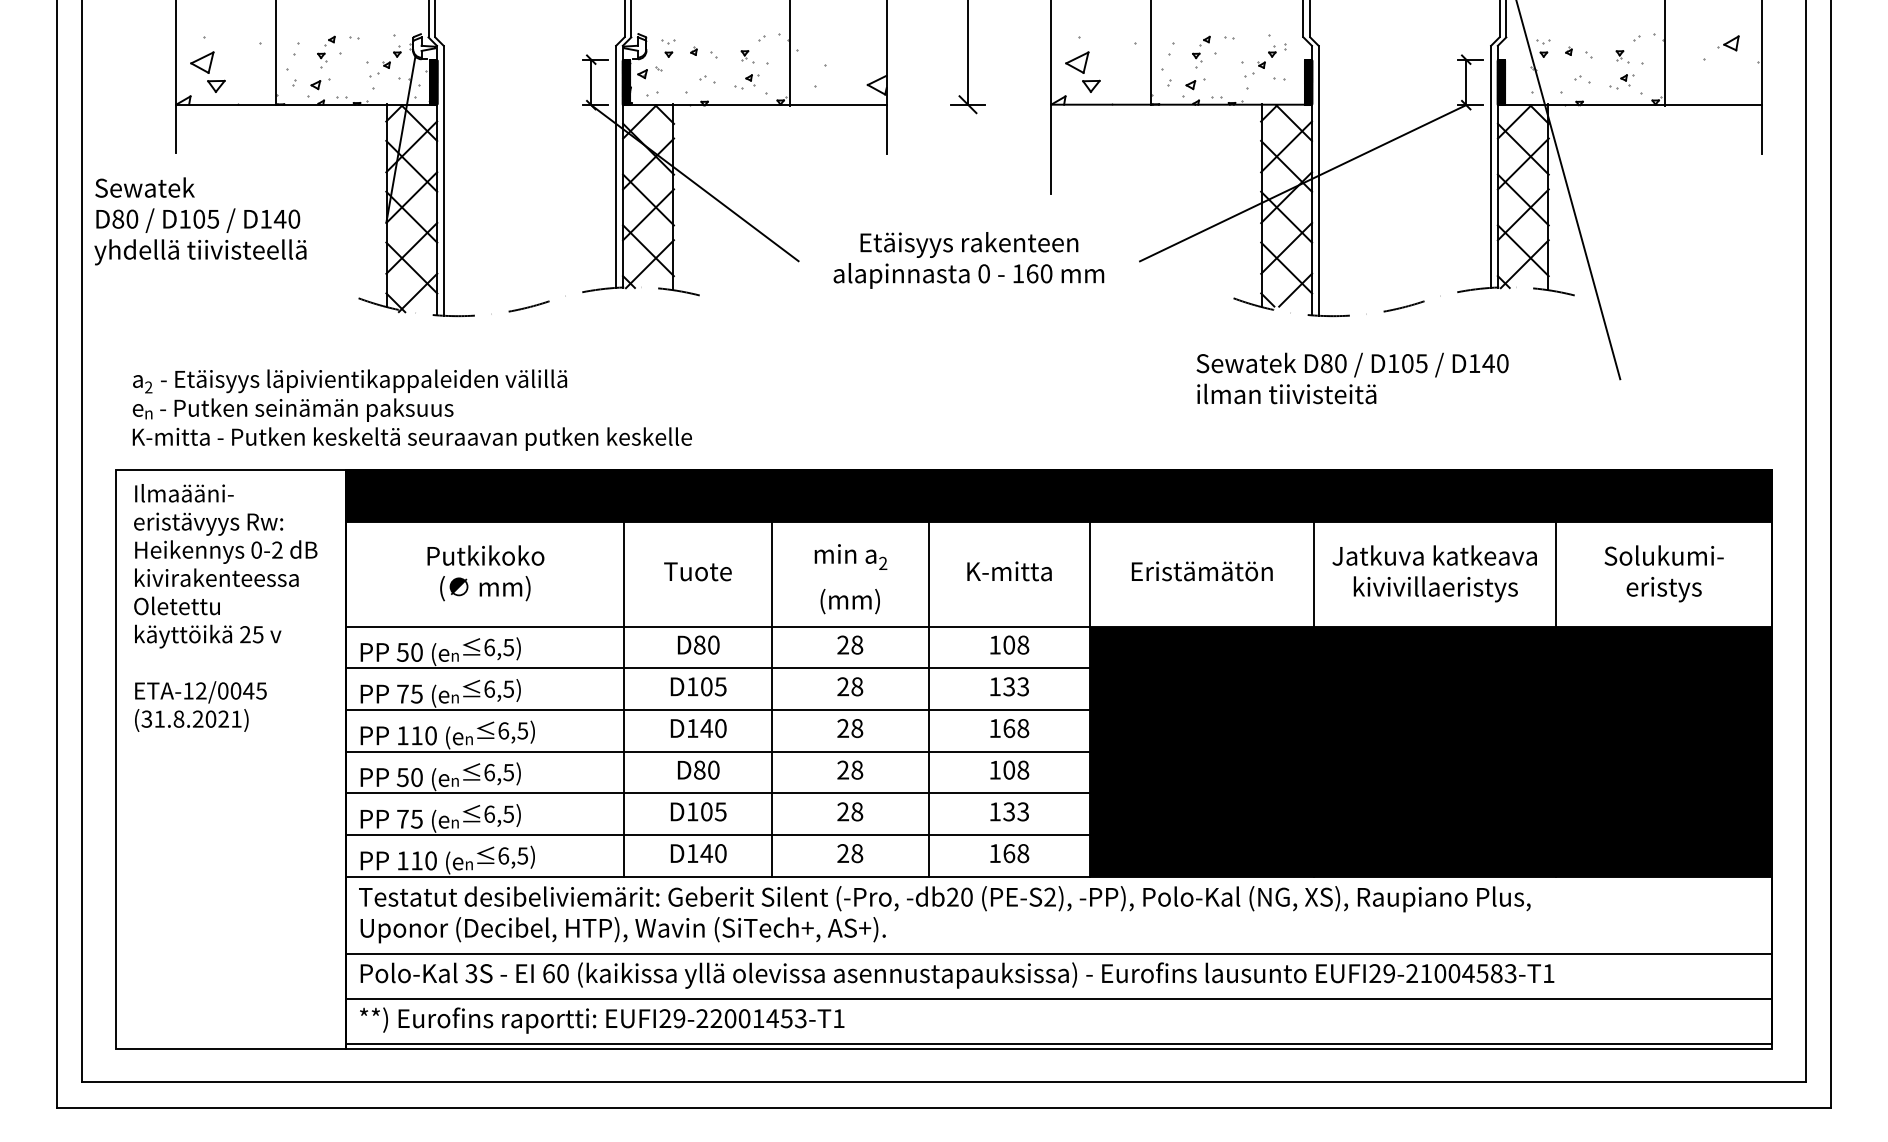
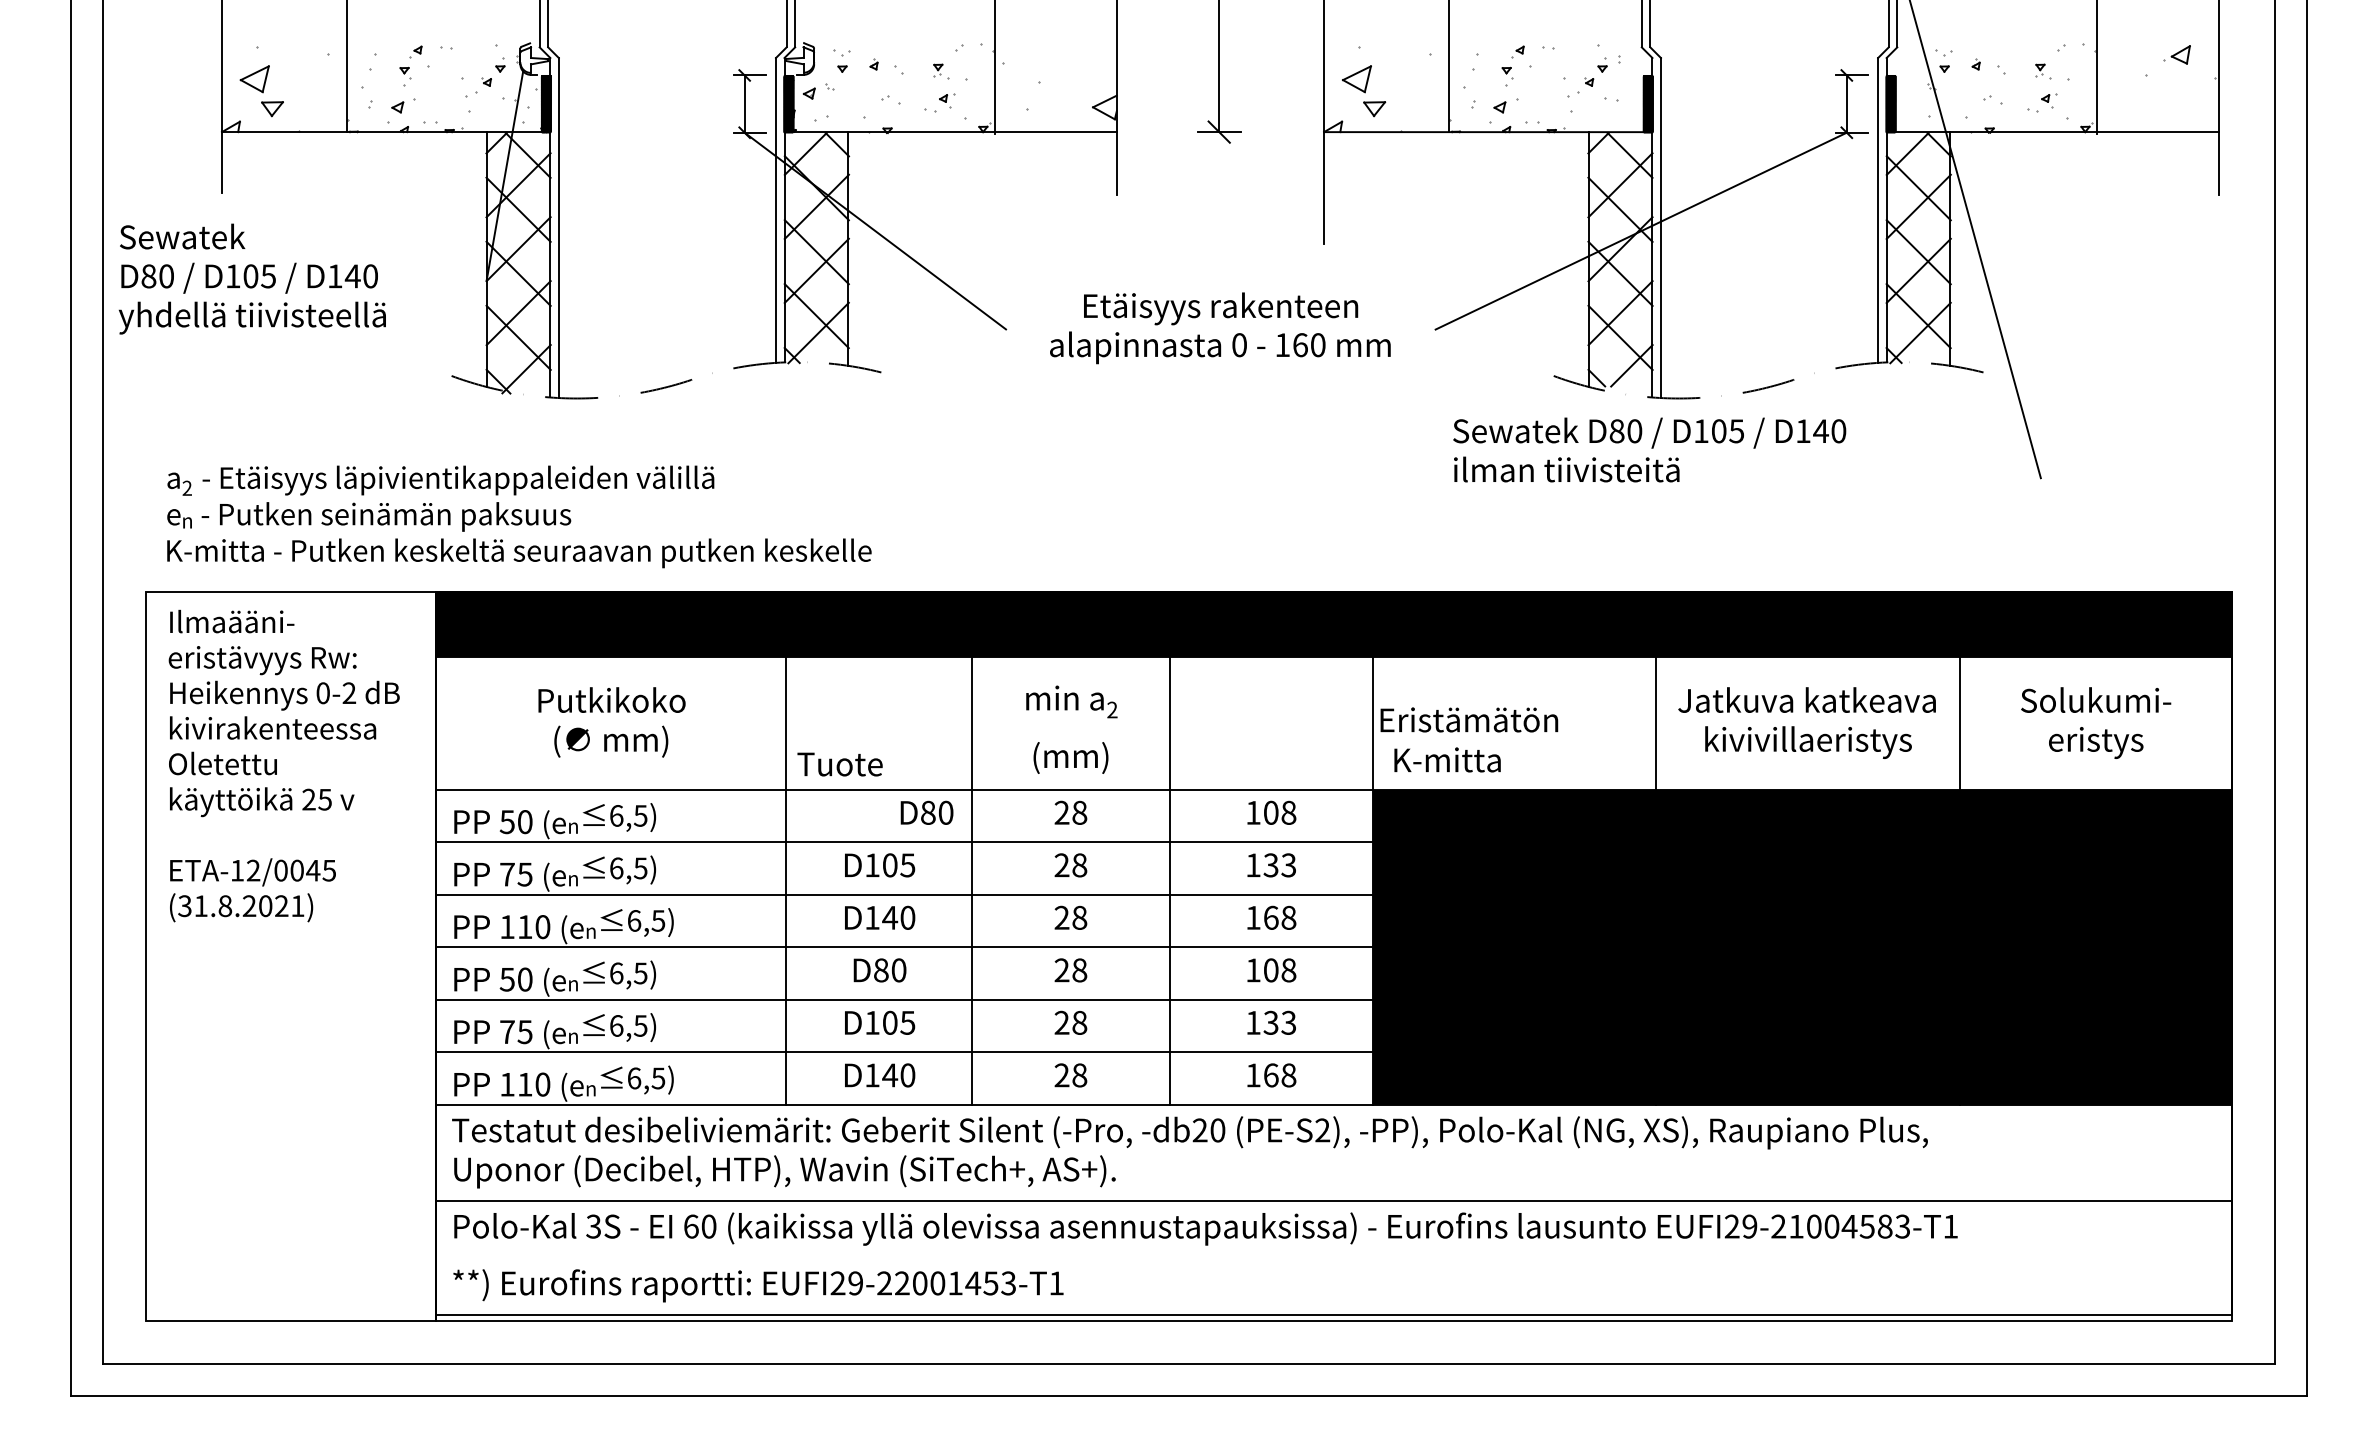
text: (1352, 378) -> (1649, 449), moved
text: (697, 571) -> (839, 764), moved
text: (1009, 571) -> (1447, 759), moved
text: (1202, 571) -> (1469, 719), moved
text: (698, 644) -> (926, 812), moved
line: (1059, 998) -> (1334, 1258), removed

